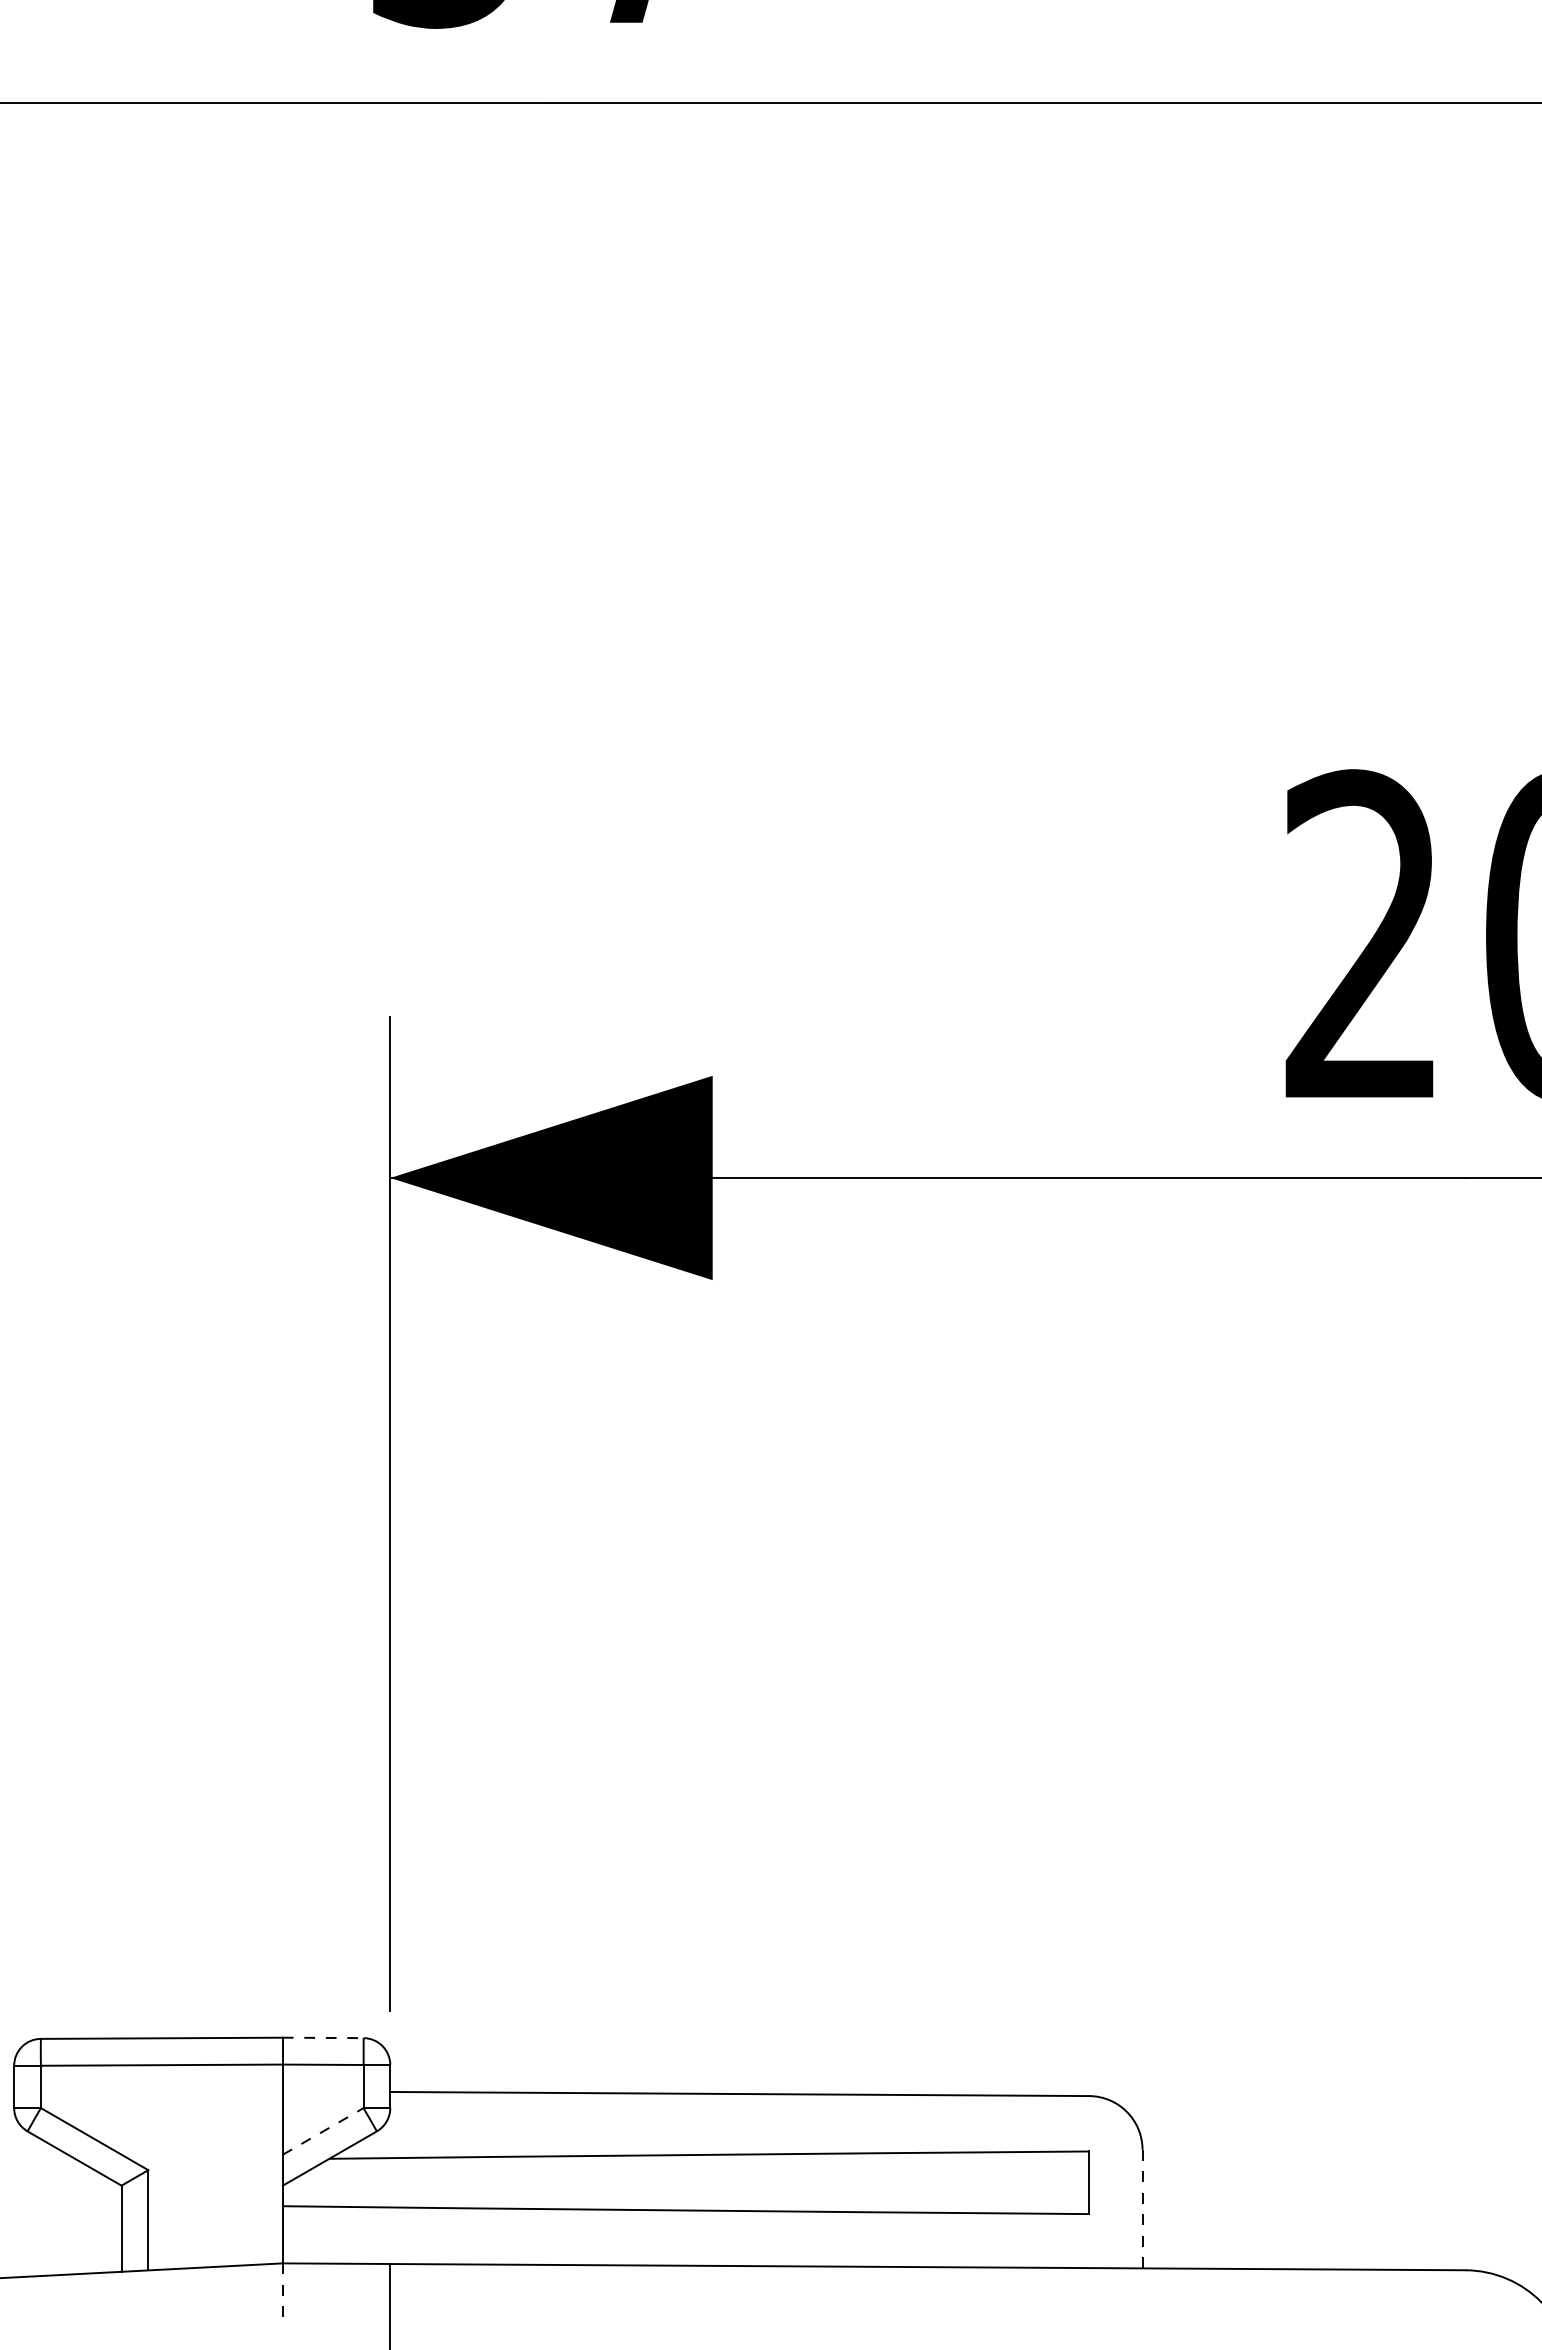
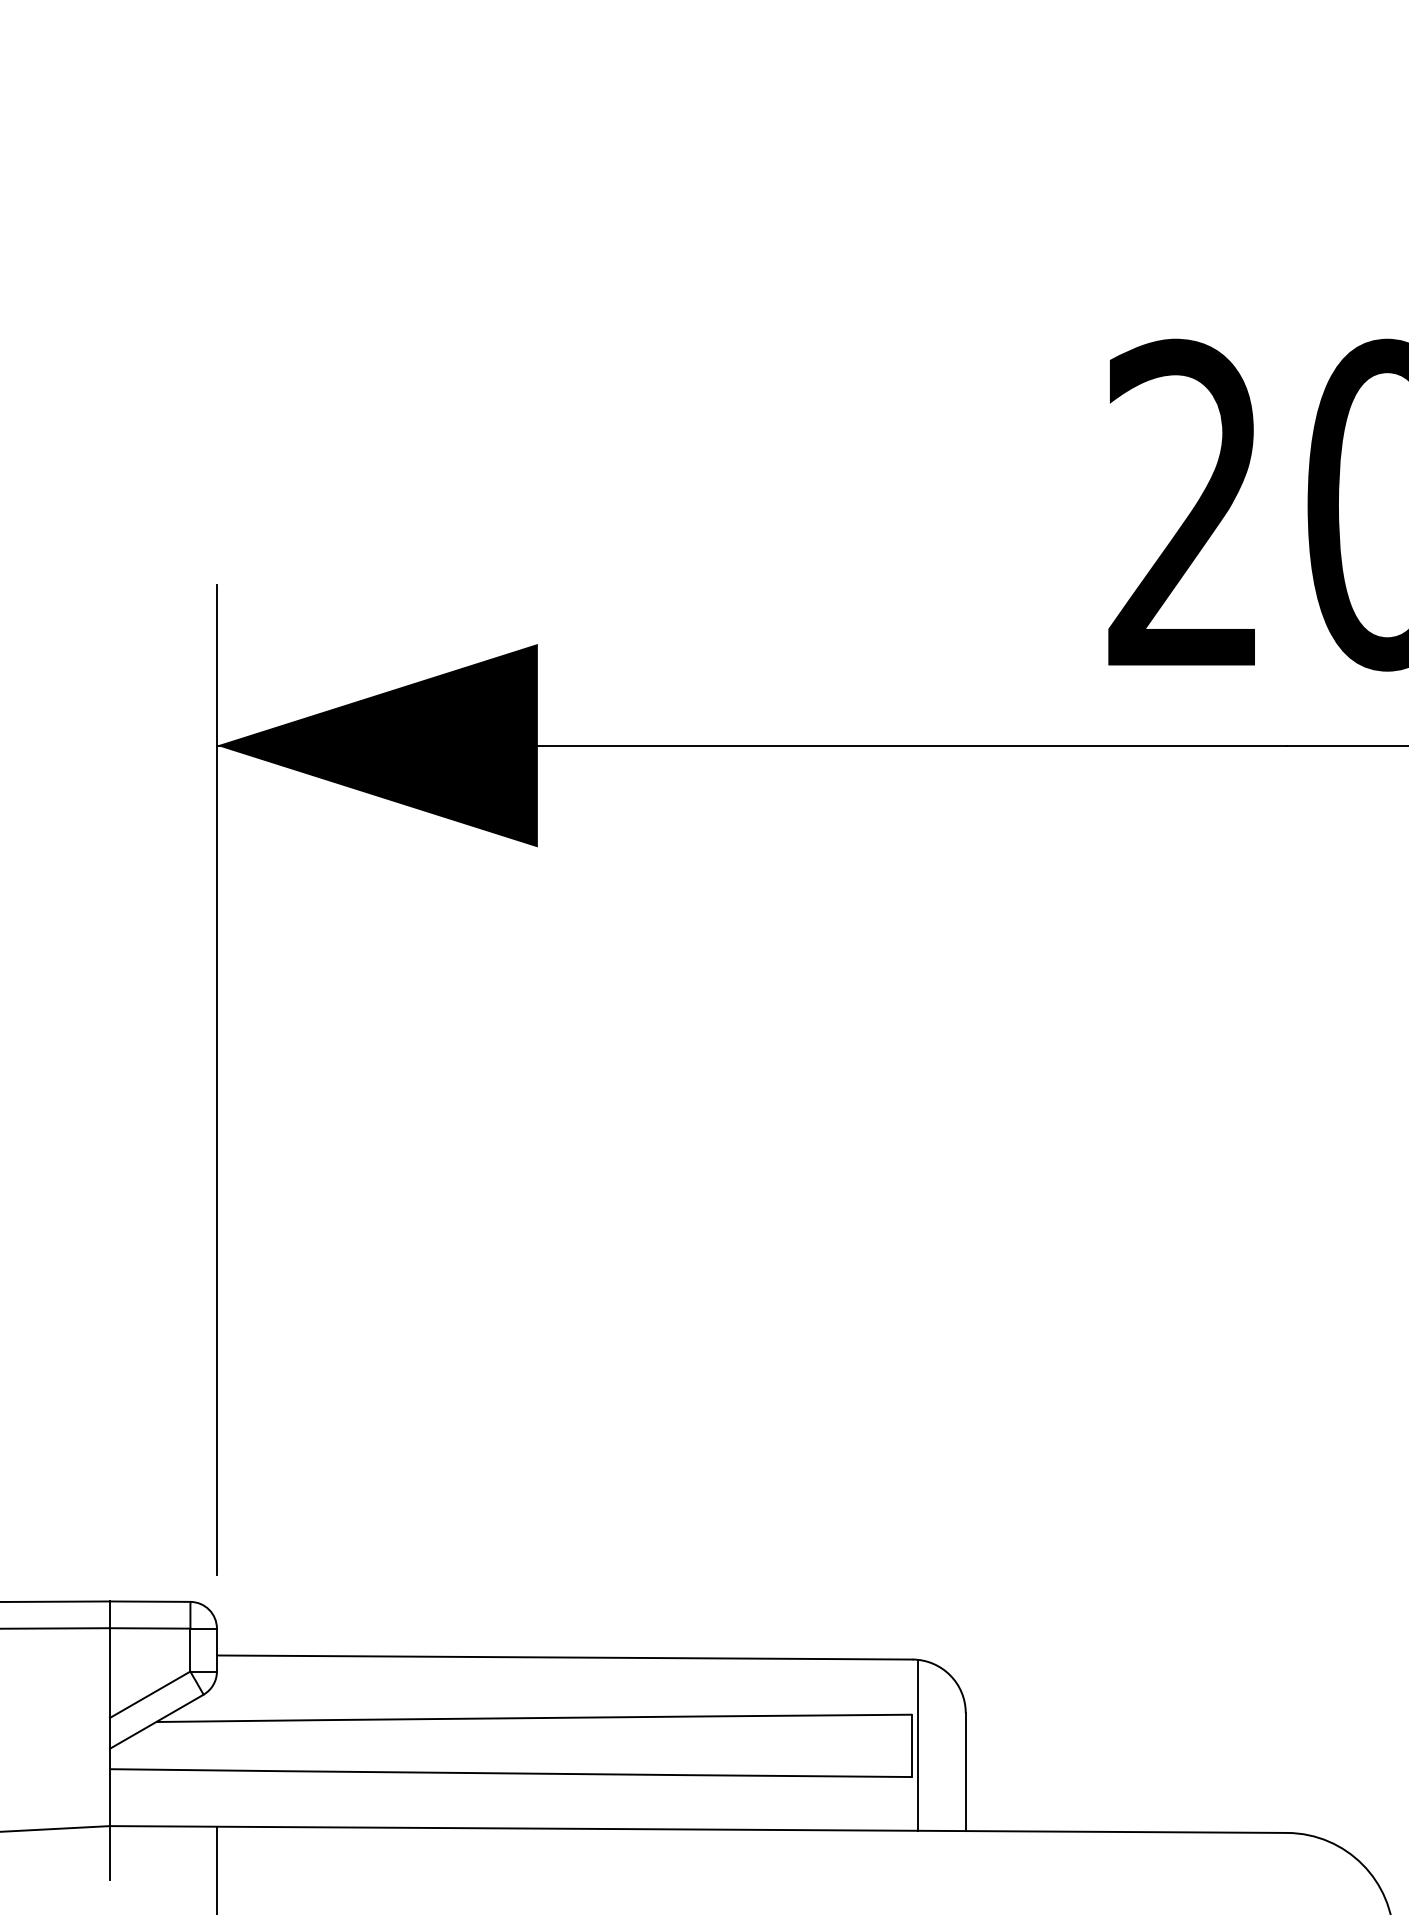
line: (323, 2037) -> (150, 1601), dashed -> solid
line: (323, 2131) -> (150, 1694), dashed -> solid
line: (1094, 2182) -> (917, 1745), added
line: (1142, 2209) -> (965, 1772), dashed -> solid
line: (282, 2290) -> (109, 1853), dashed -> solid

